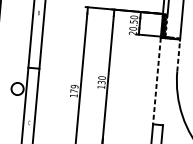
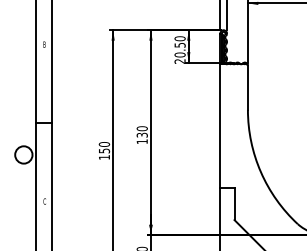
line: (178, 55) -> (247, 87), dashed -> solid
line: (157, 81) -> (220, 126), dashed -> solid
text: (74, 88) -> (104, 147), 179 -> 150

